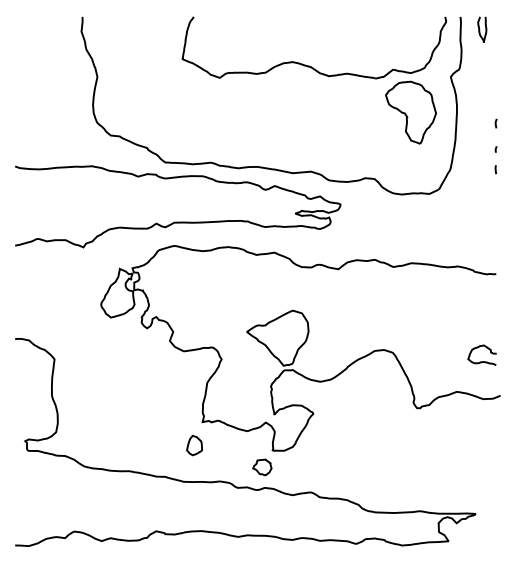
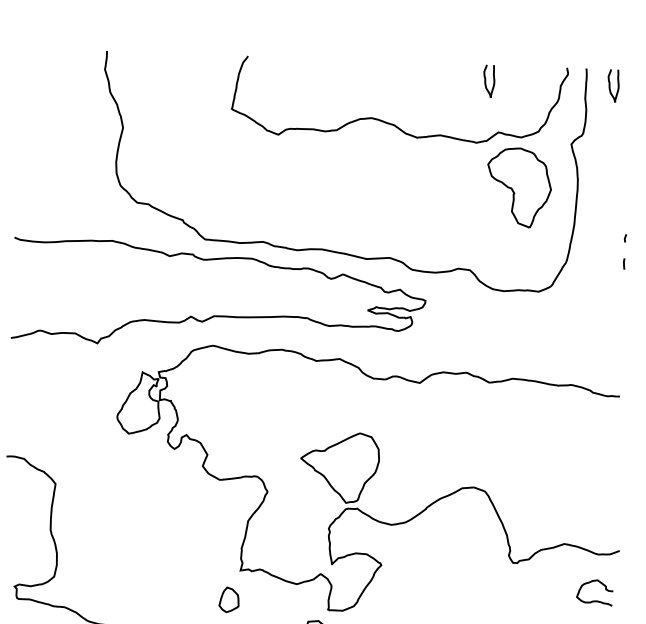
part: (384, 29) -> (489, 80), added
line: (495, 123) -> (625, 205), removed
curve: (481, 361) -> (593, 600), moved

